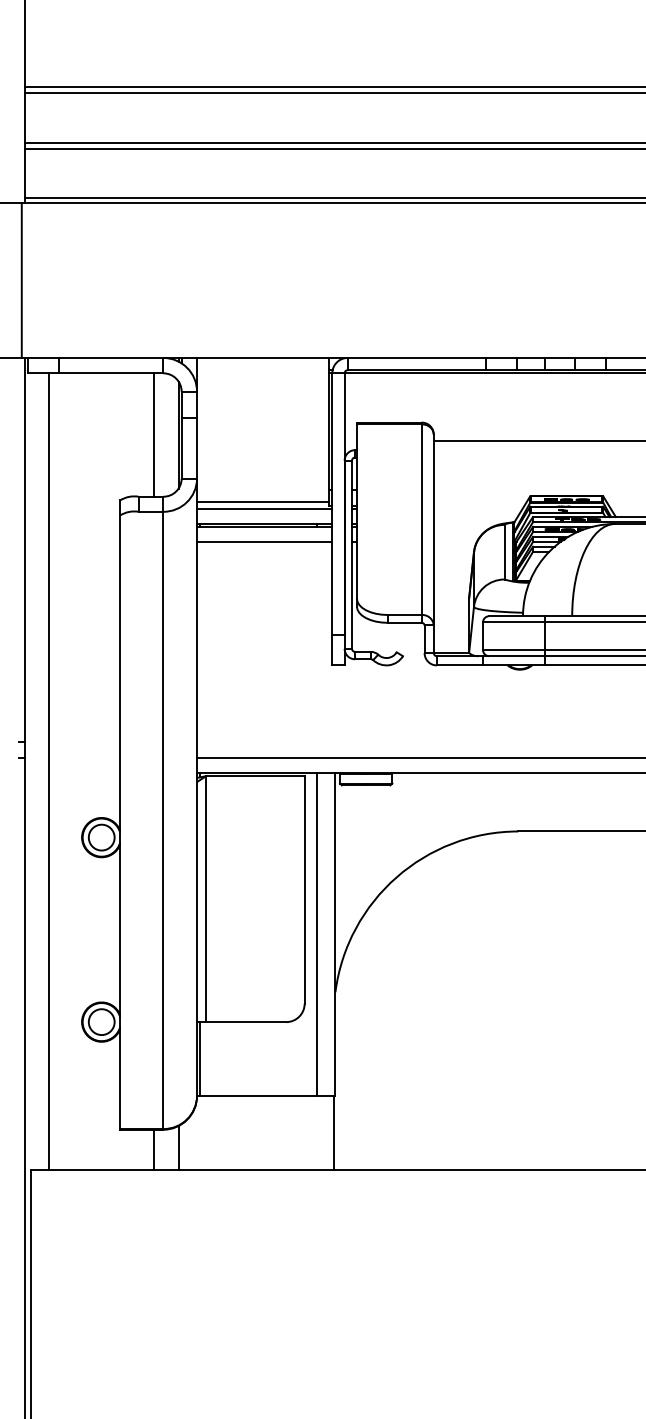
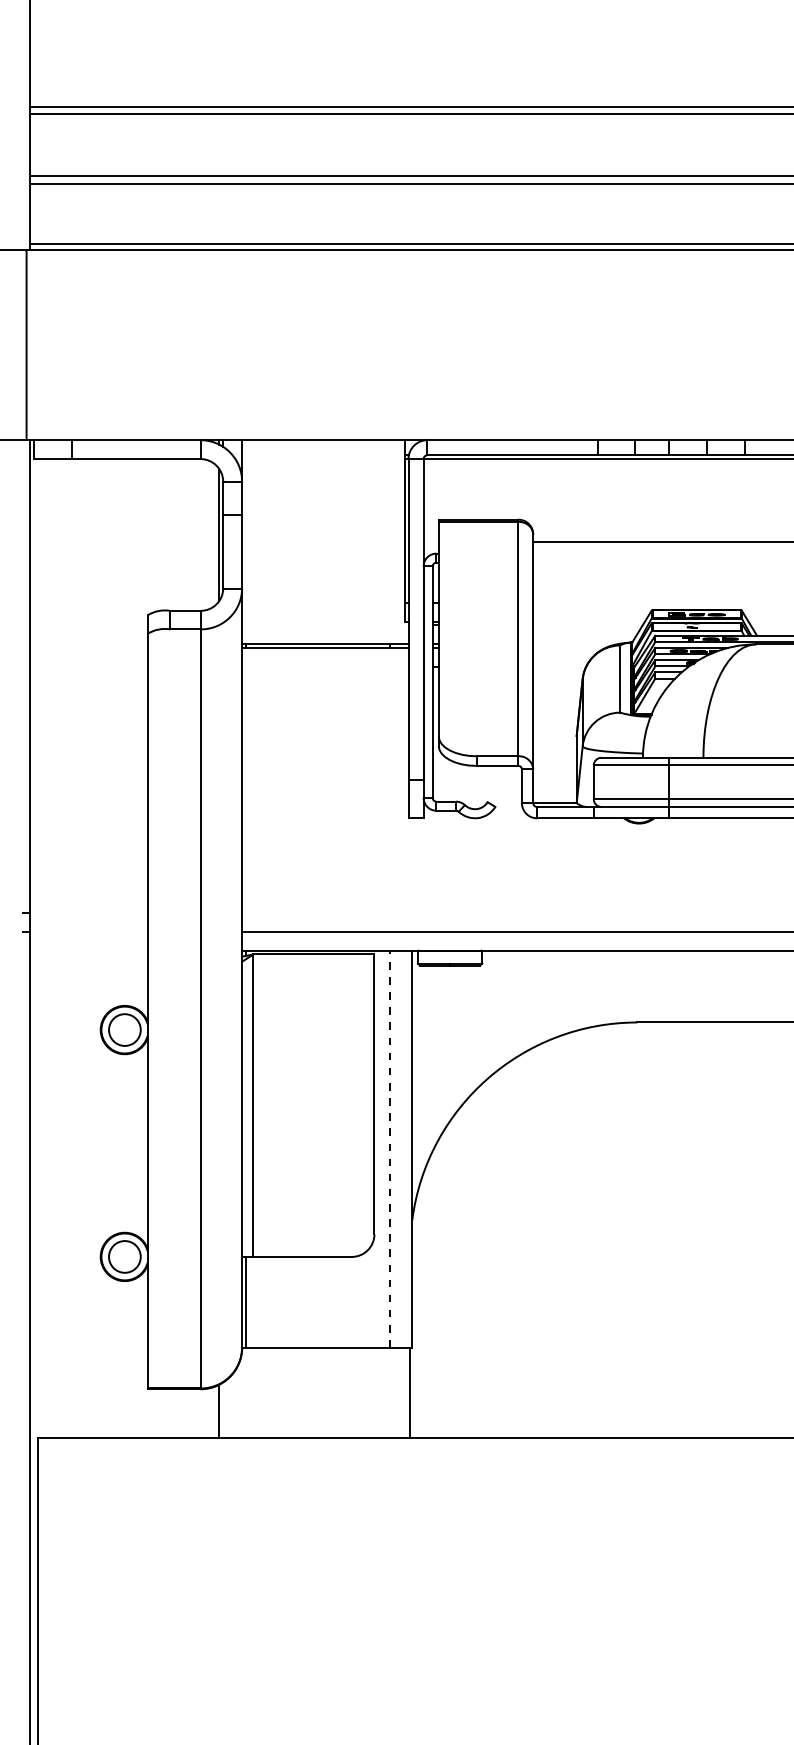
line: (154, 434) -> (189, 534), removed
line: (263, 502) -> (323, 617), removed
line: (264, 508) -> (325, 625), removed
line: (264, 542) -> (325, 667), removed
line: (49, 771) -> (60, 948), removed
line: (316, 934) -> (389, 1149), solid -> dashed
line: (154, 1149) -> (189, 1413), removed

